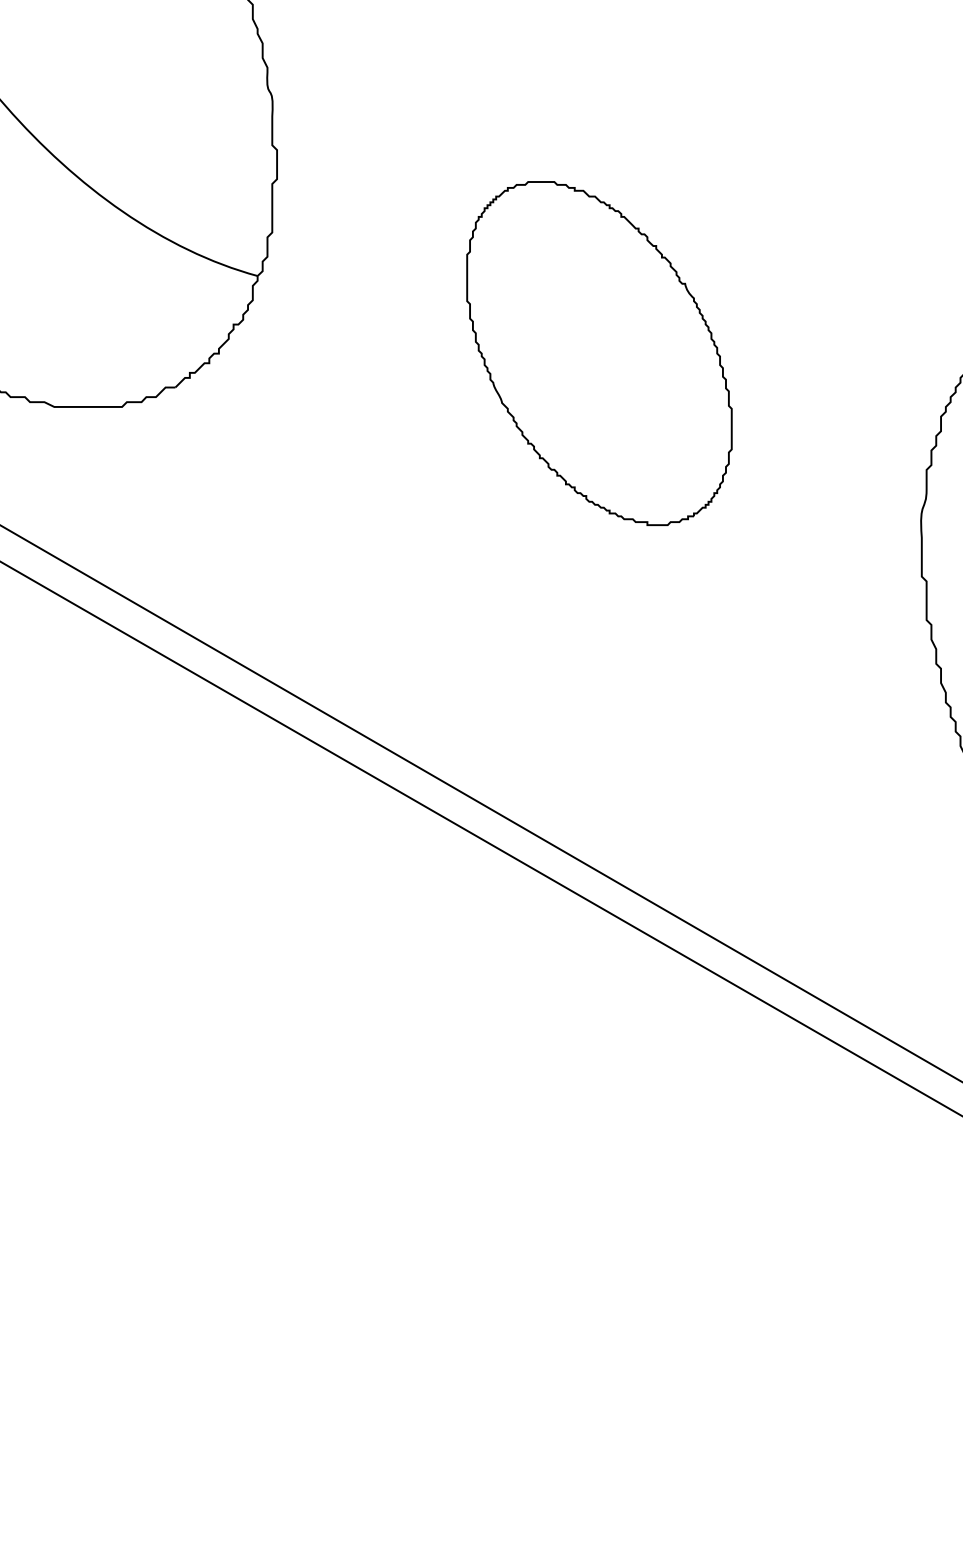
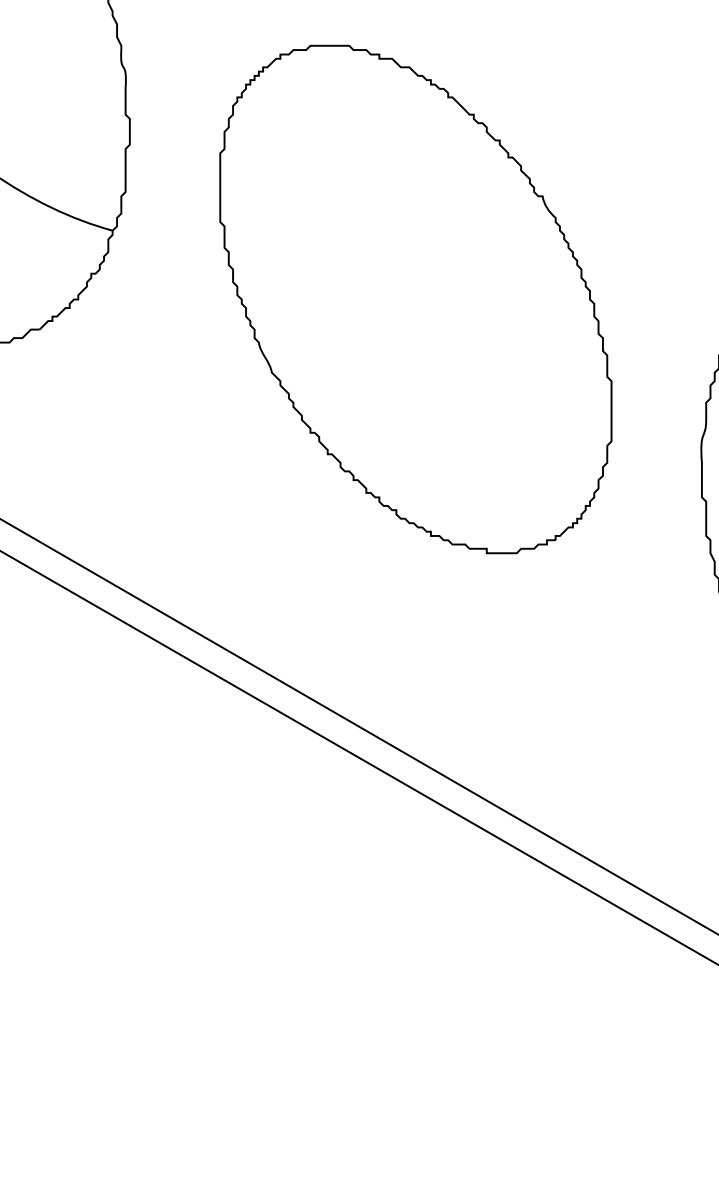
part: (599, 353) -> (415, 299), size x1.67

